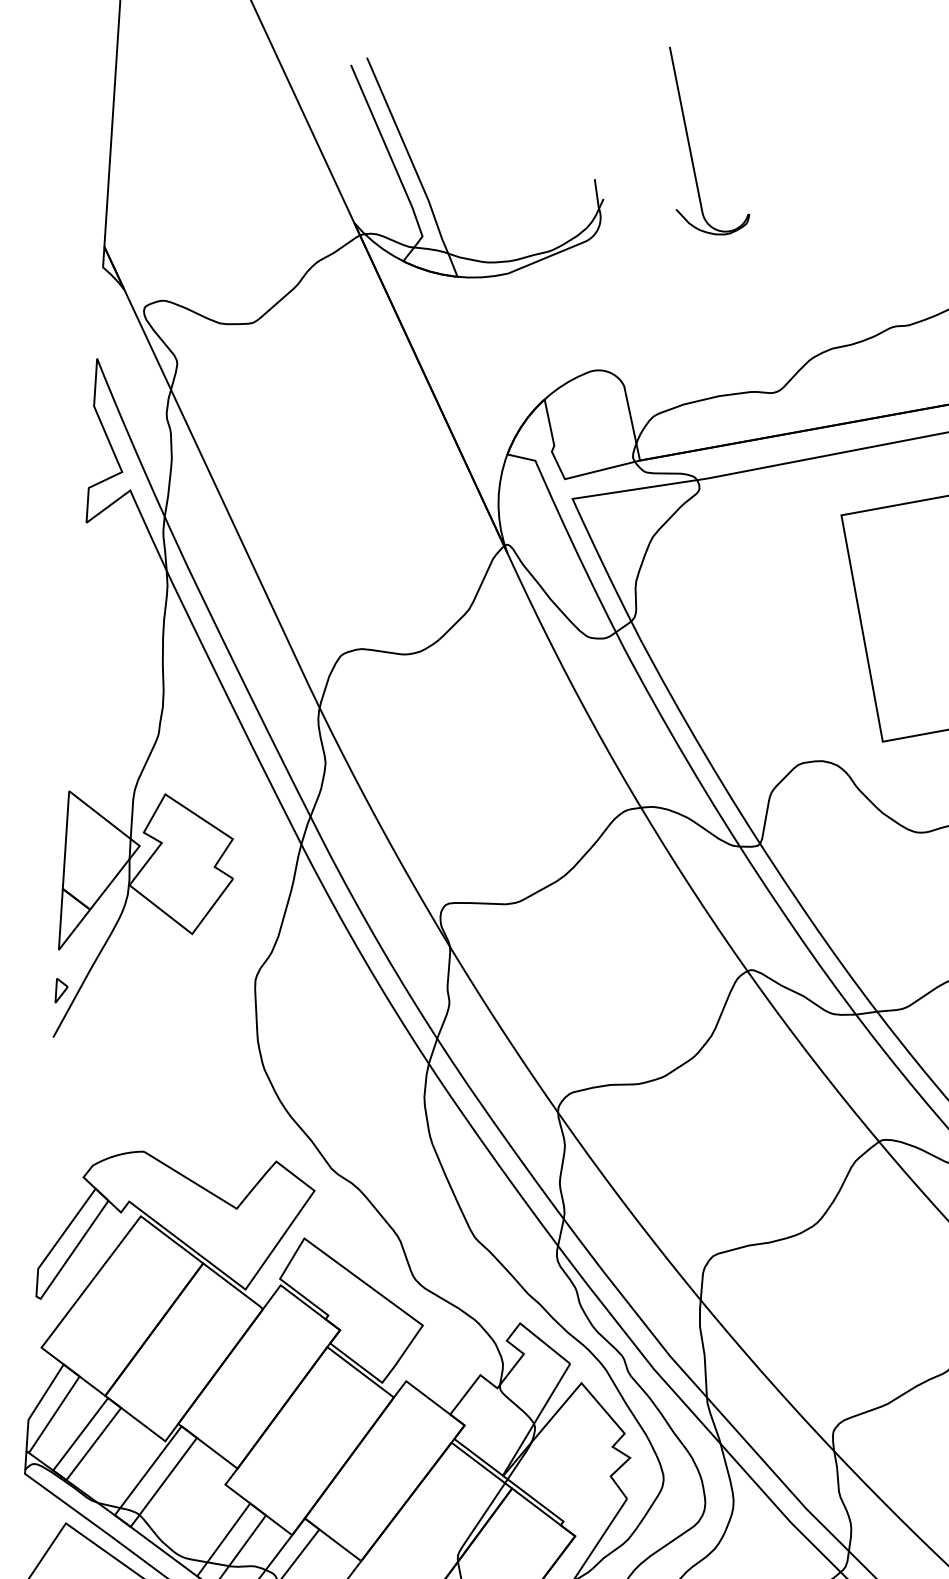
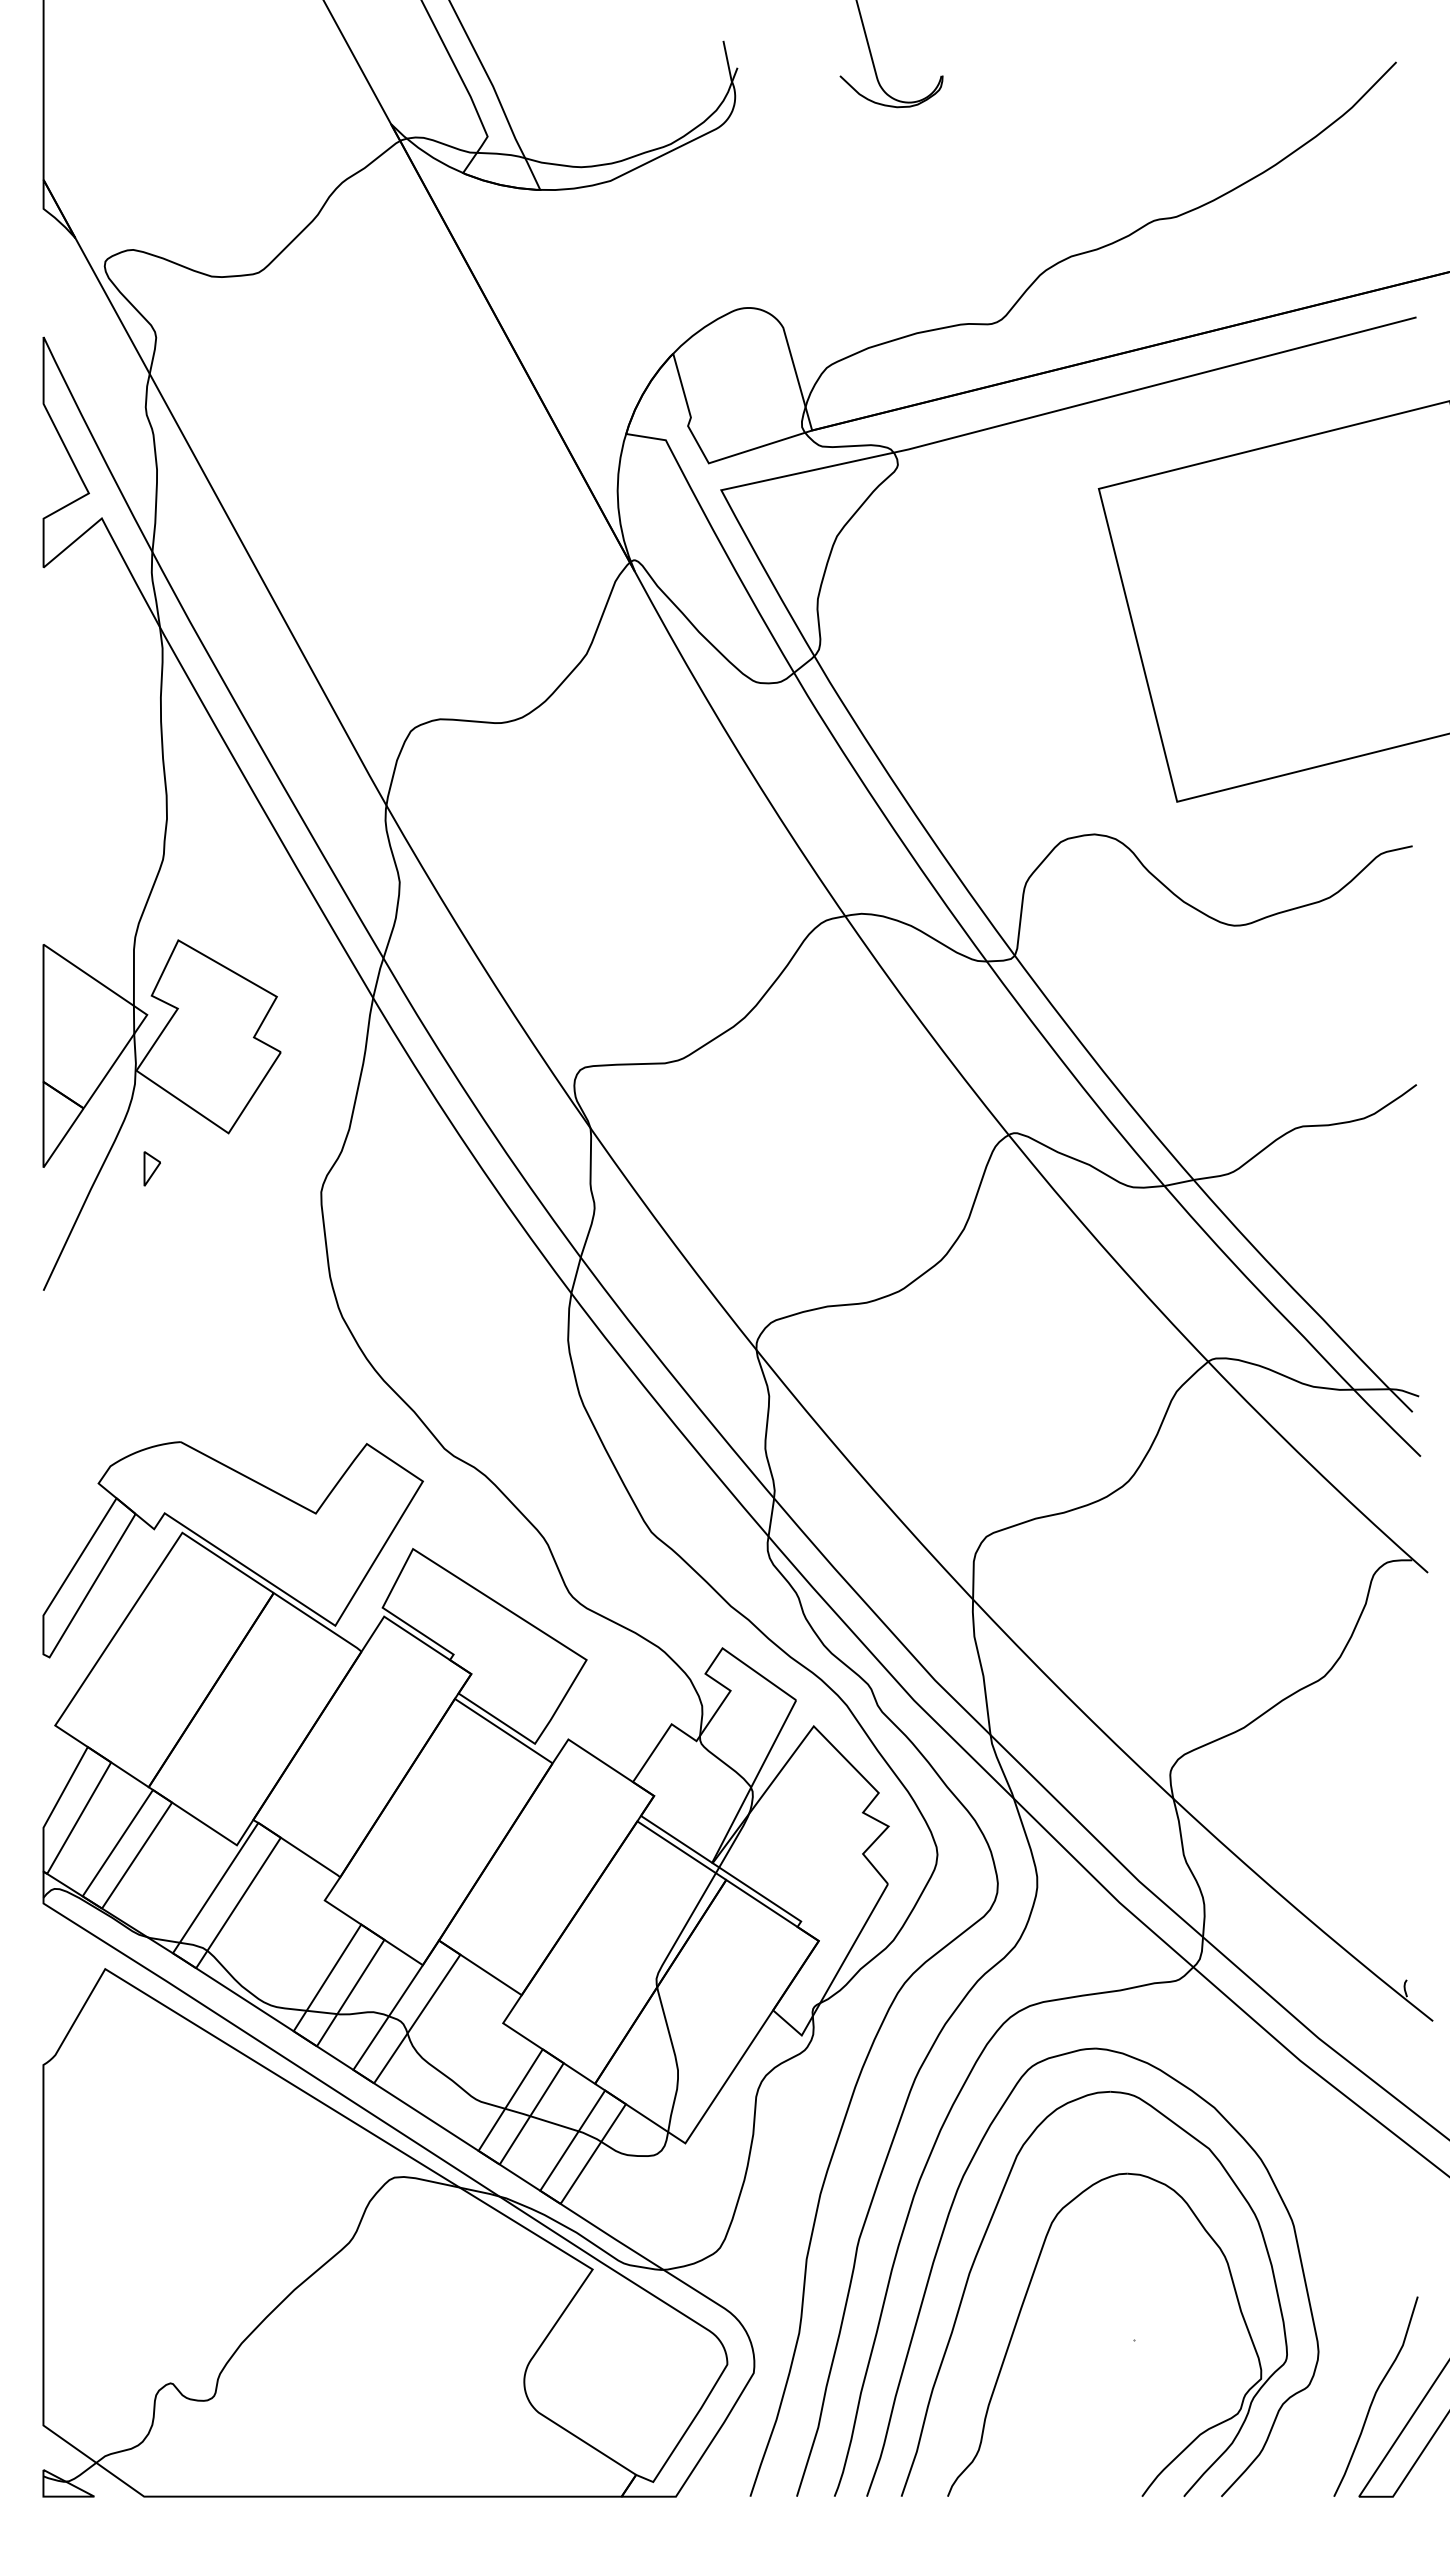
part: (61, 990) -> (151, 1168), moved

